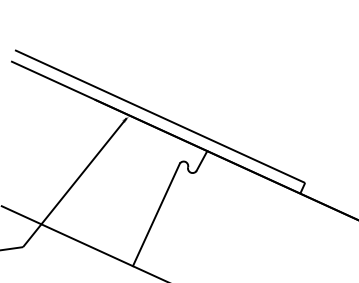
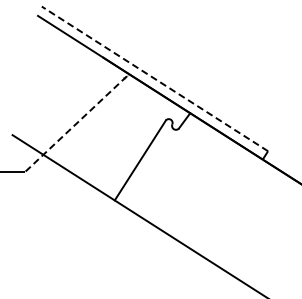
line: (159, 116) -> (154, 78), solid -> dashed
line: (75, 183) -> (76, 124), solid -> dashed

